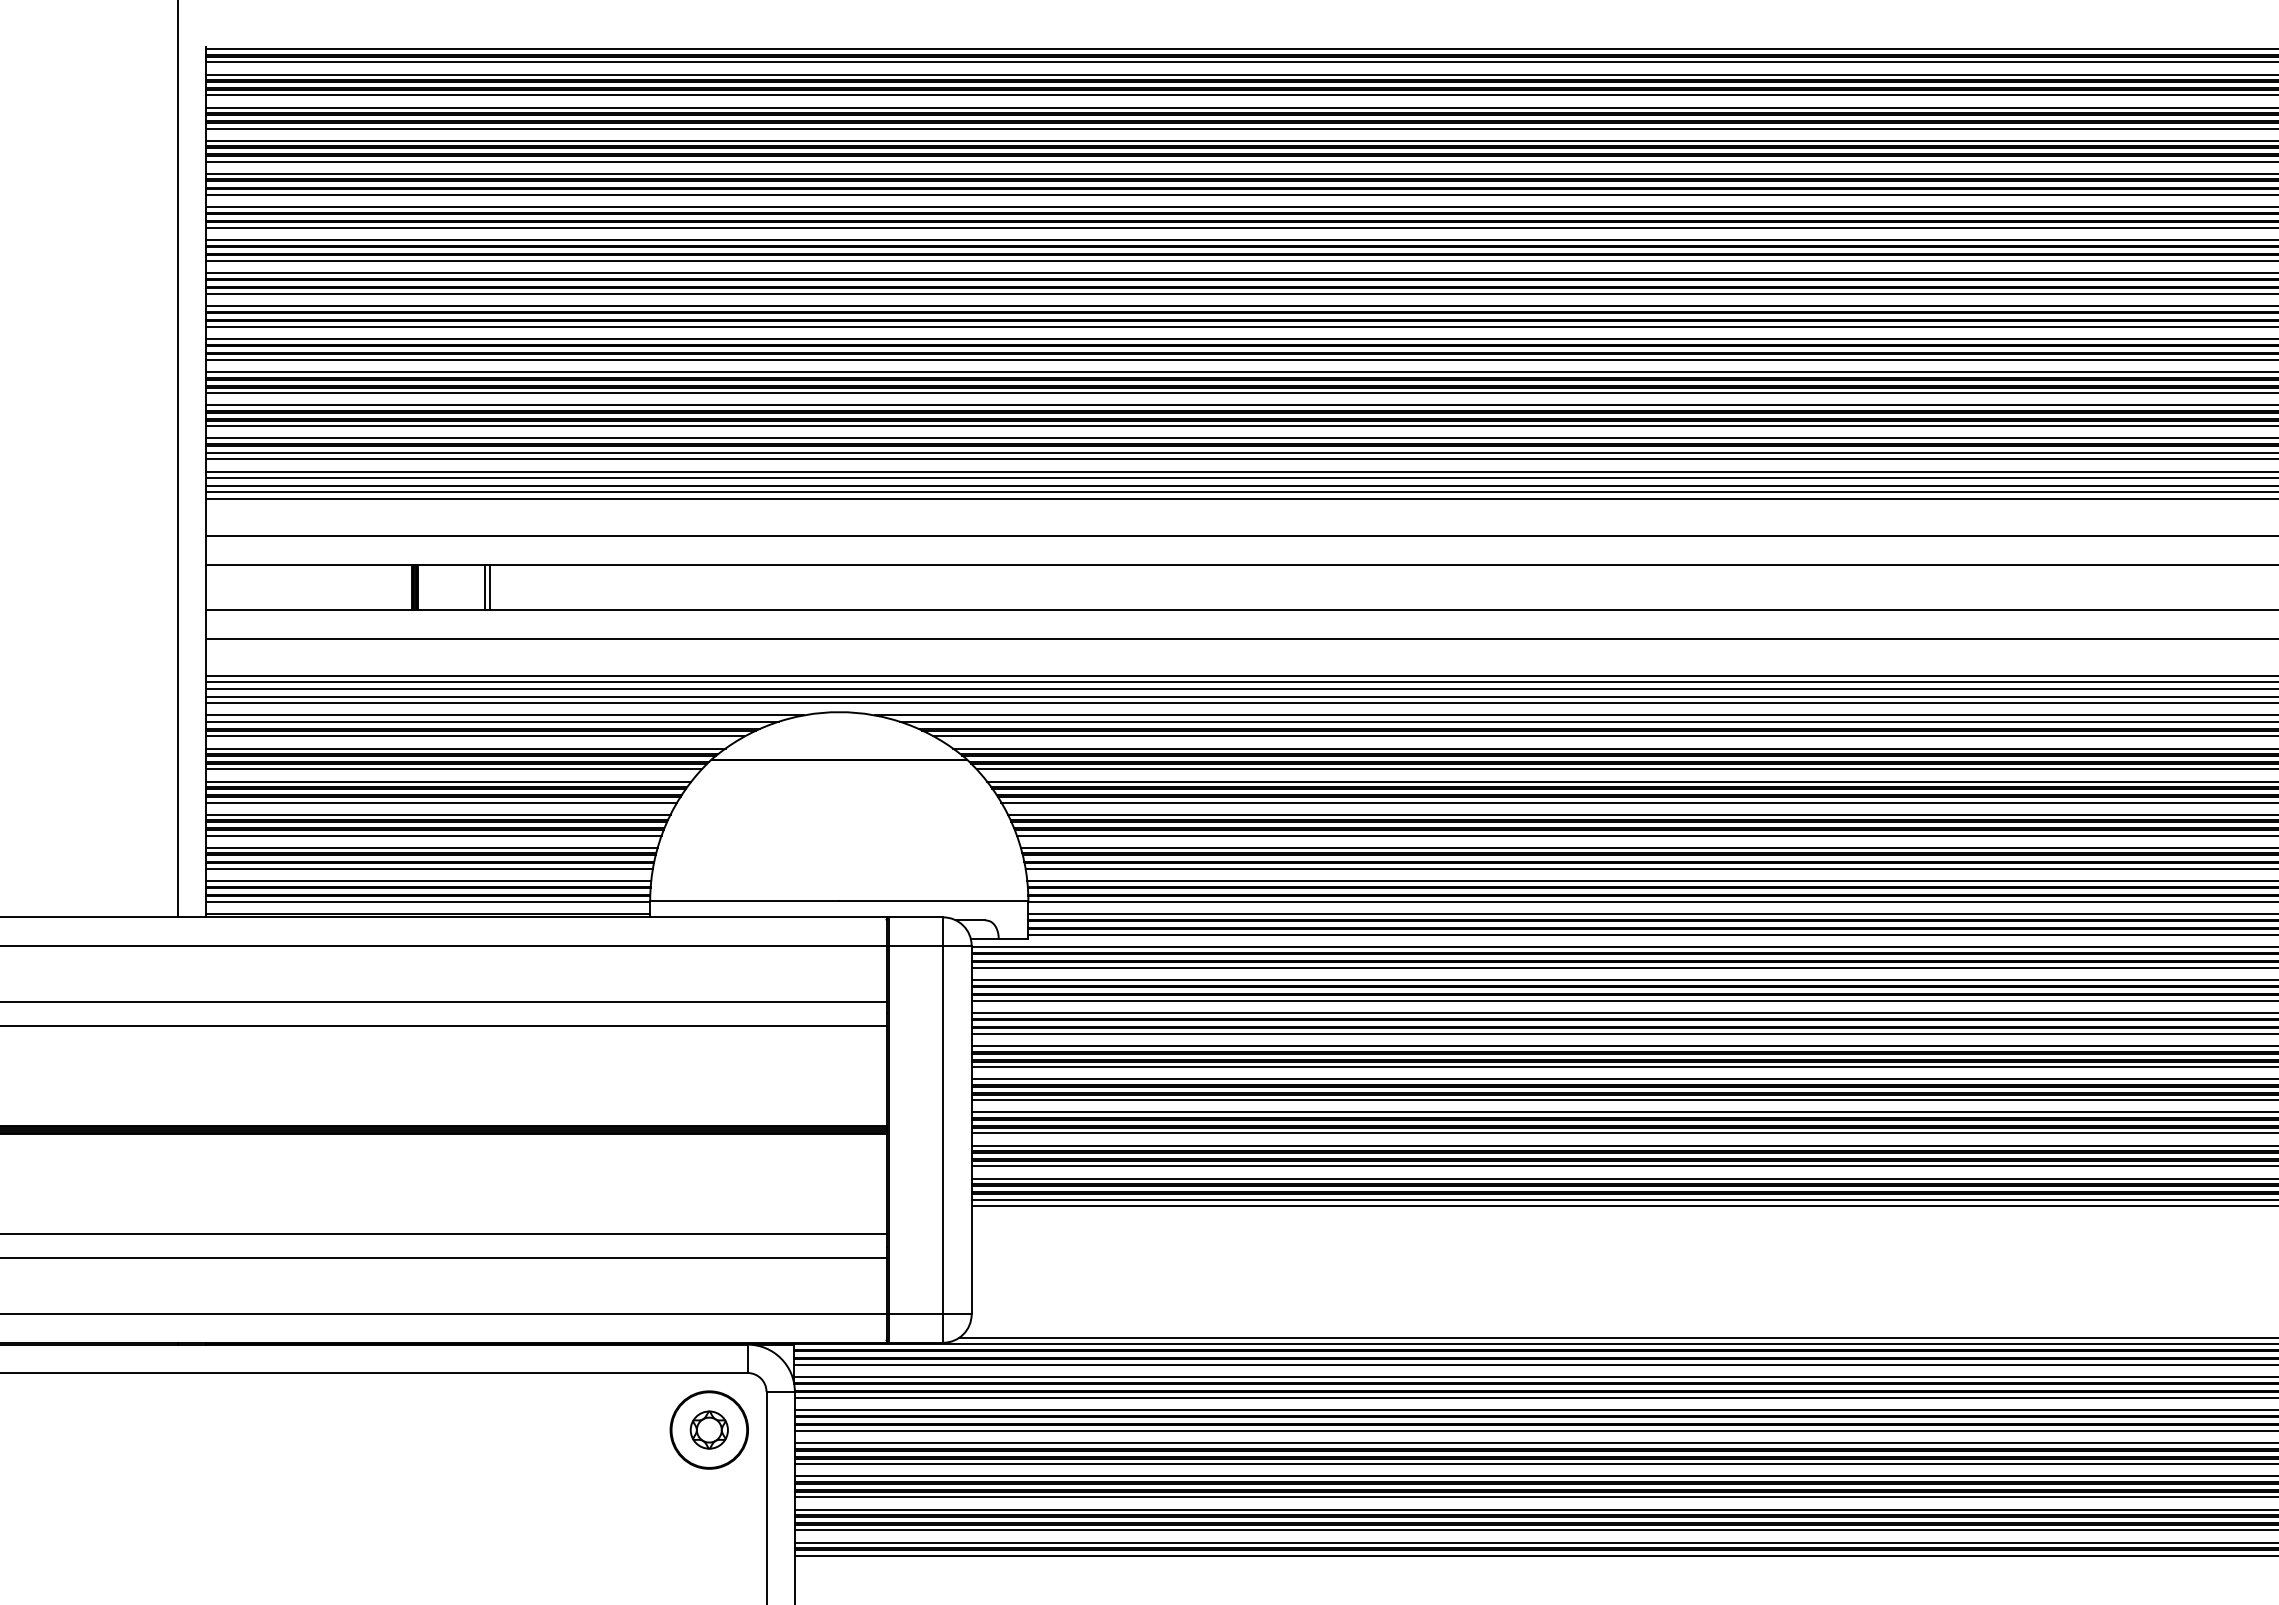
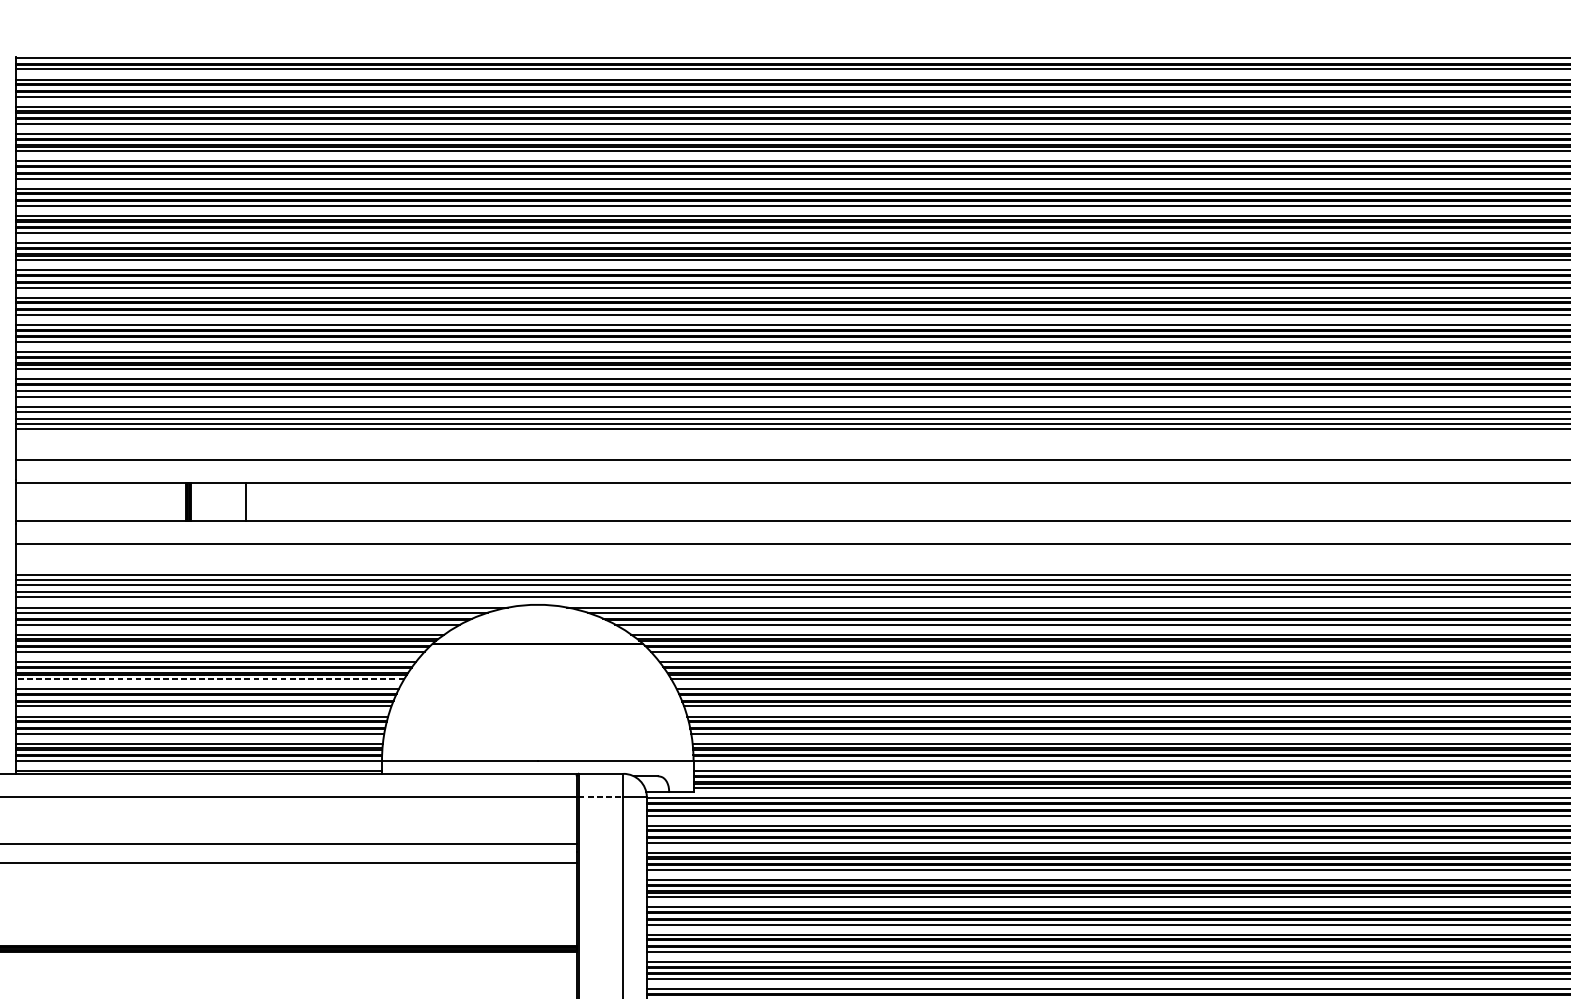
line: (489, 587) -> (249, 502), removed
line: (441, 802) -> (210, 679), solid -> dashed
line: (916, 945) -> (601, 797), solid -> dashed

